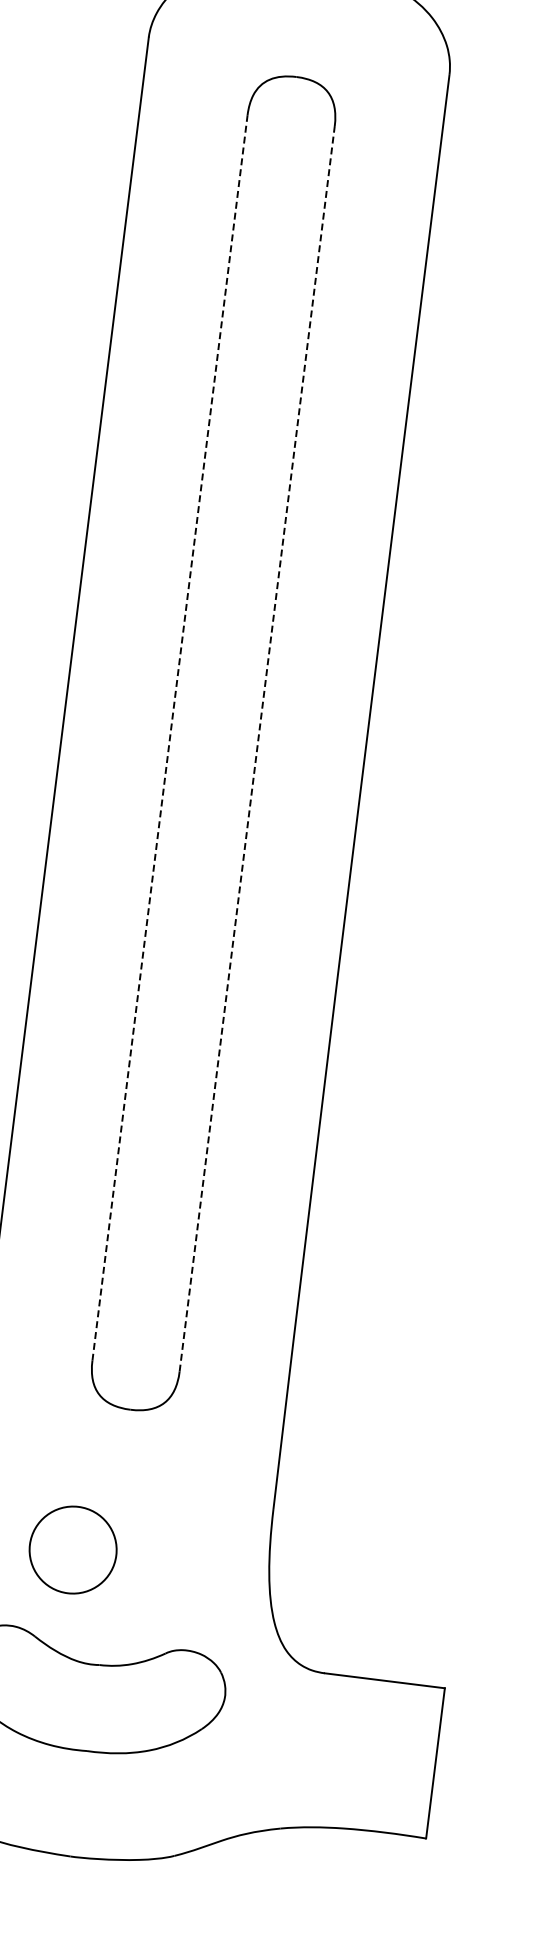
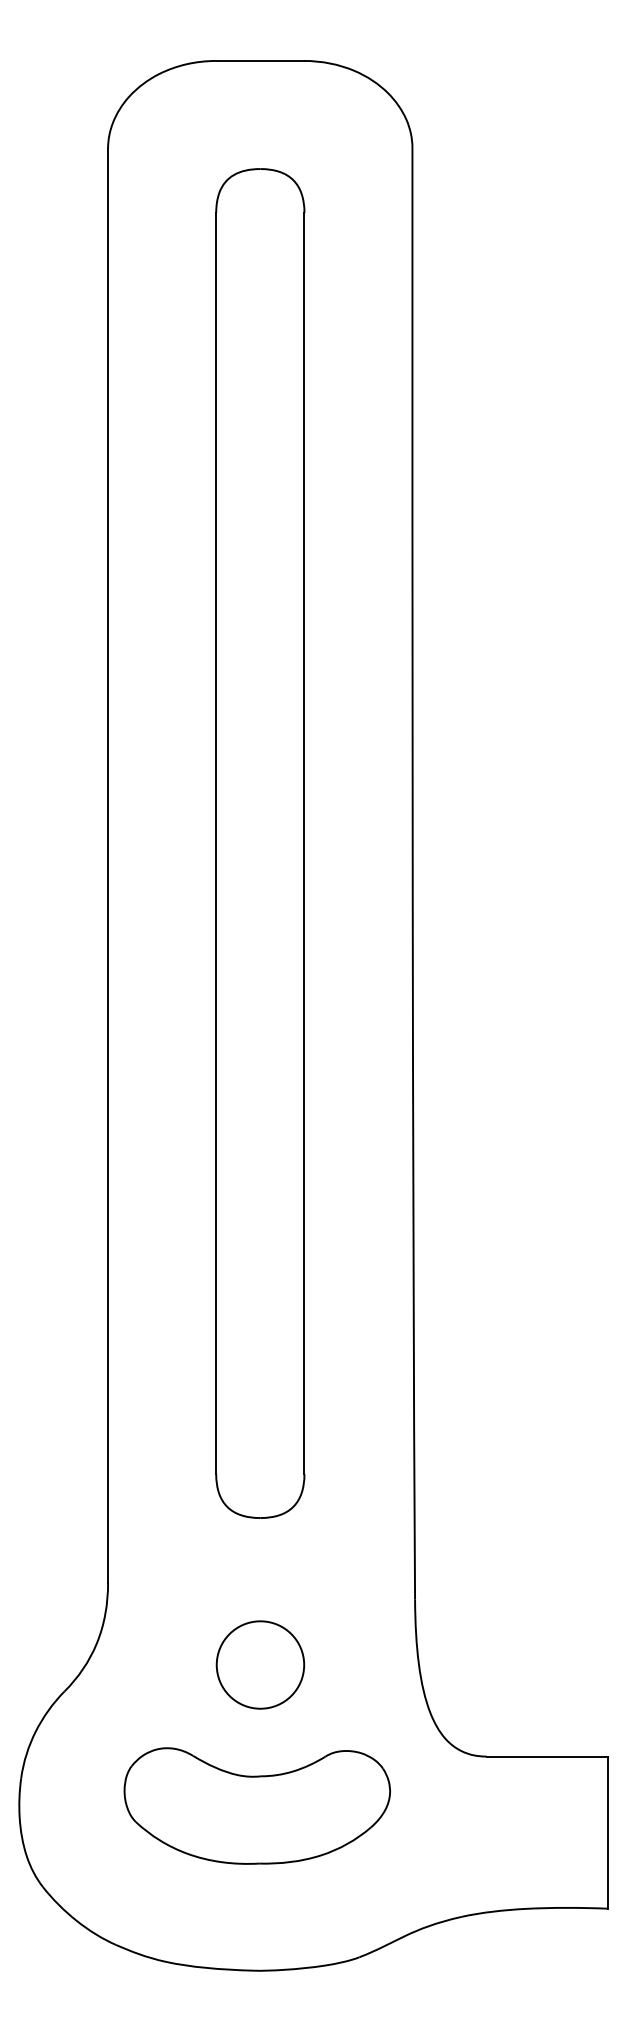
line: (170, 737) -> (216, 843), dashed -> solid
line: (257, 748) -> (304, 843), dashed -> solid
circle: (73, 1549) -> (260, 1664), moved

